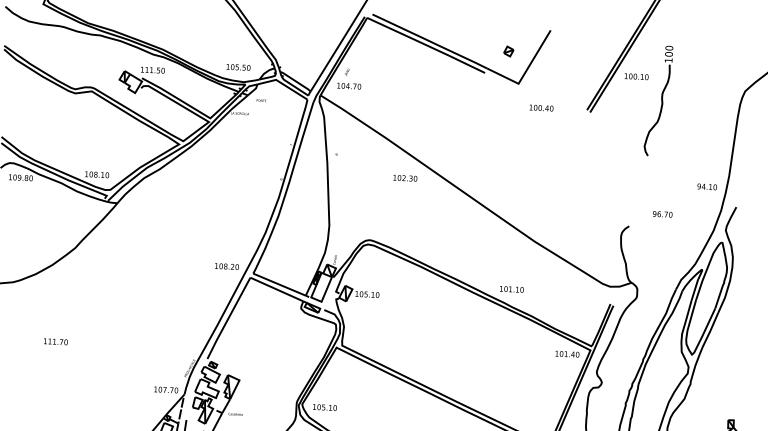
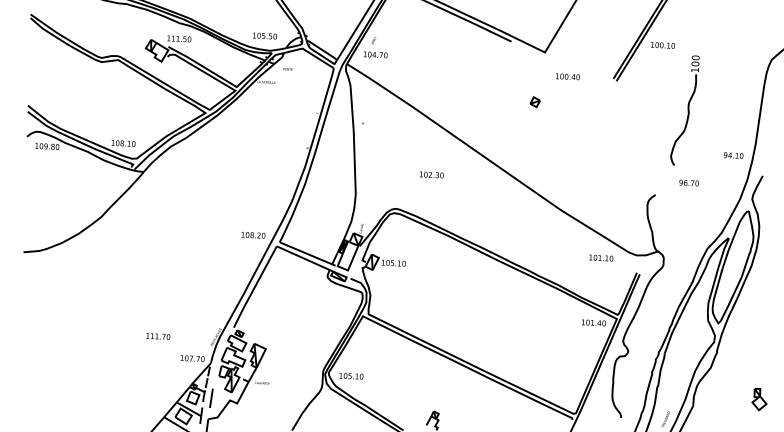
part: (508, 51) -> (534, 102), moved
part: (658, 100) -> (684, 110), moved
text: (405, 177) -> (431, 174), moved
text: (512, 288) -> (601, 257), moved
text: (56, 341) -> (158, 336), moved

